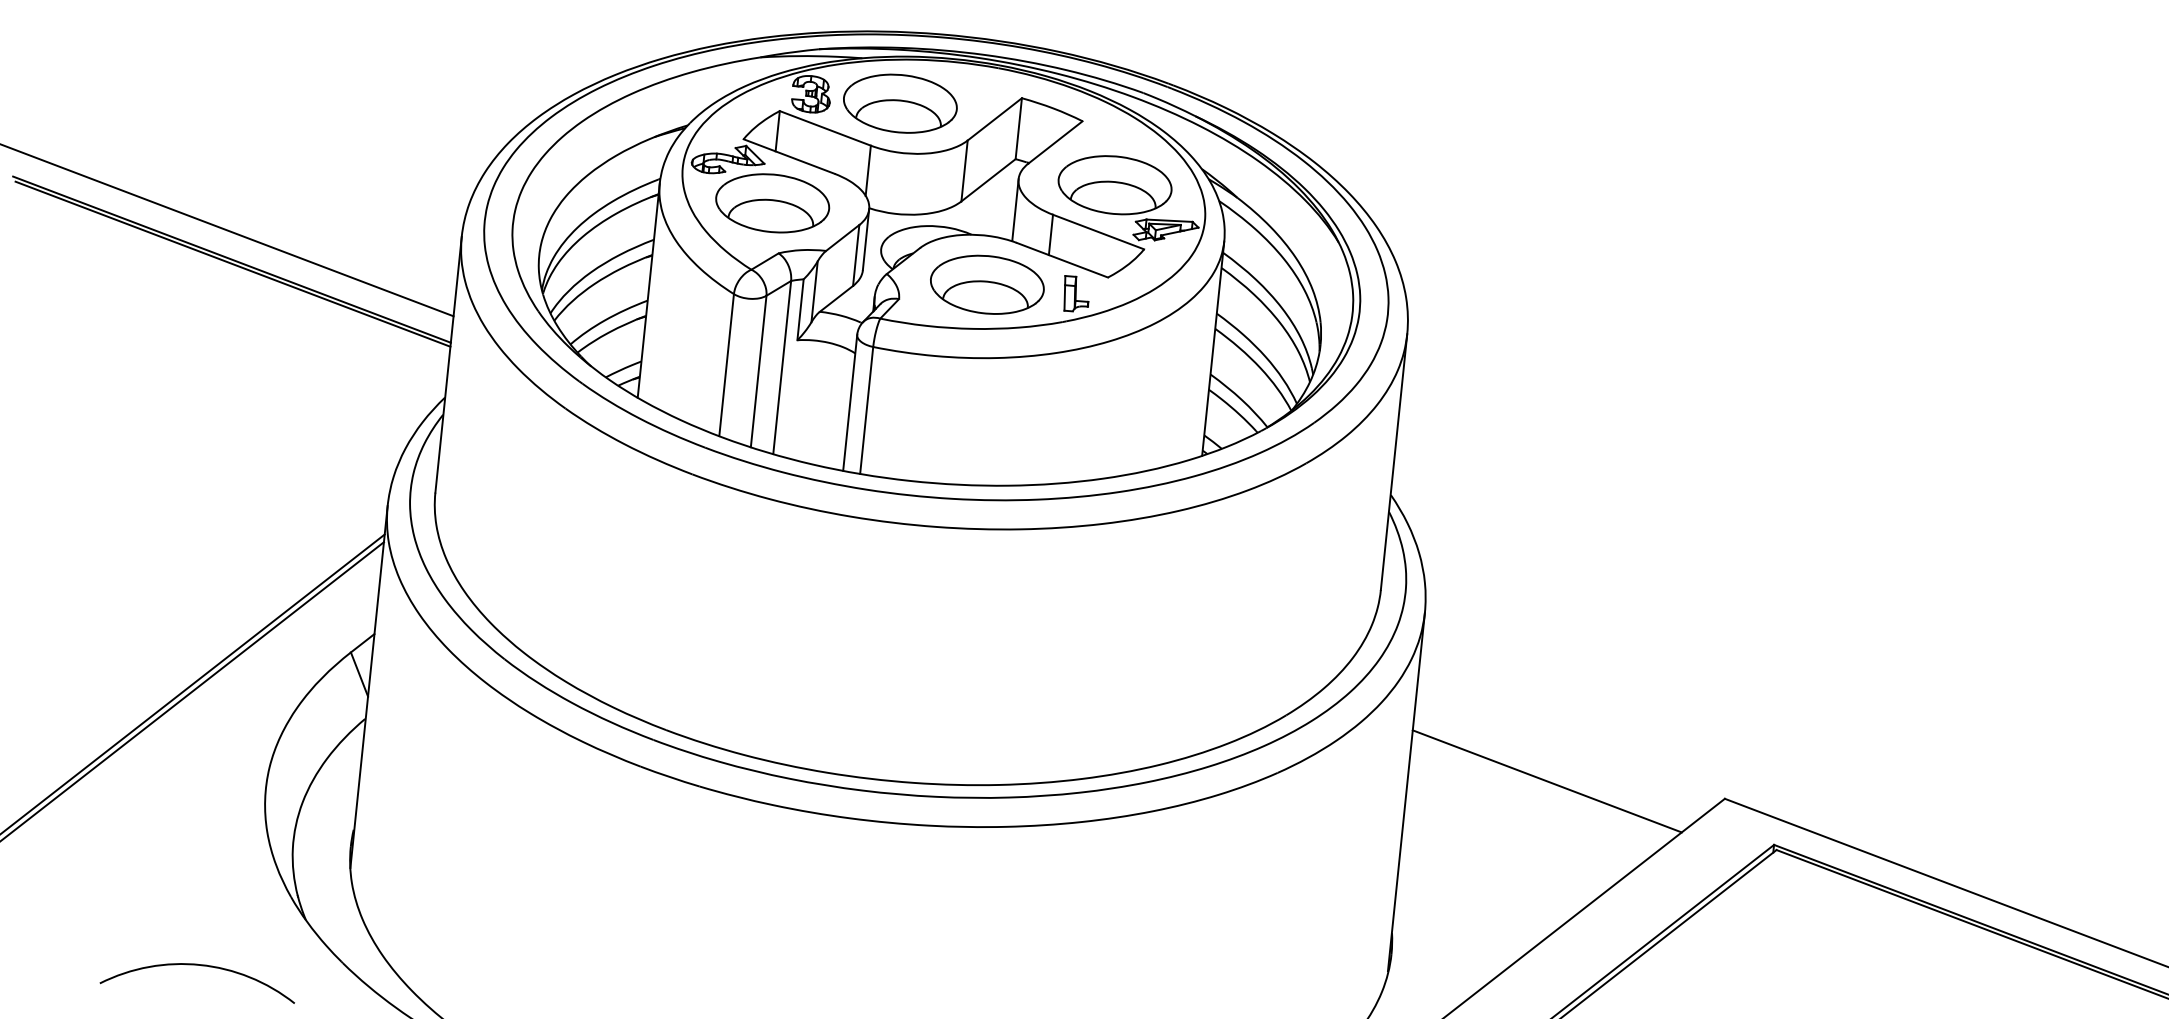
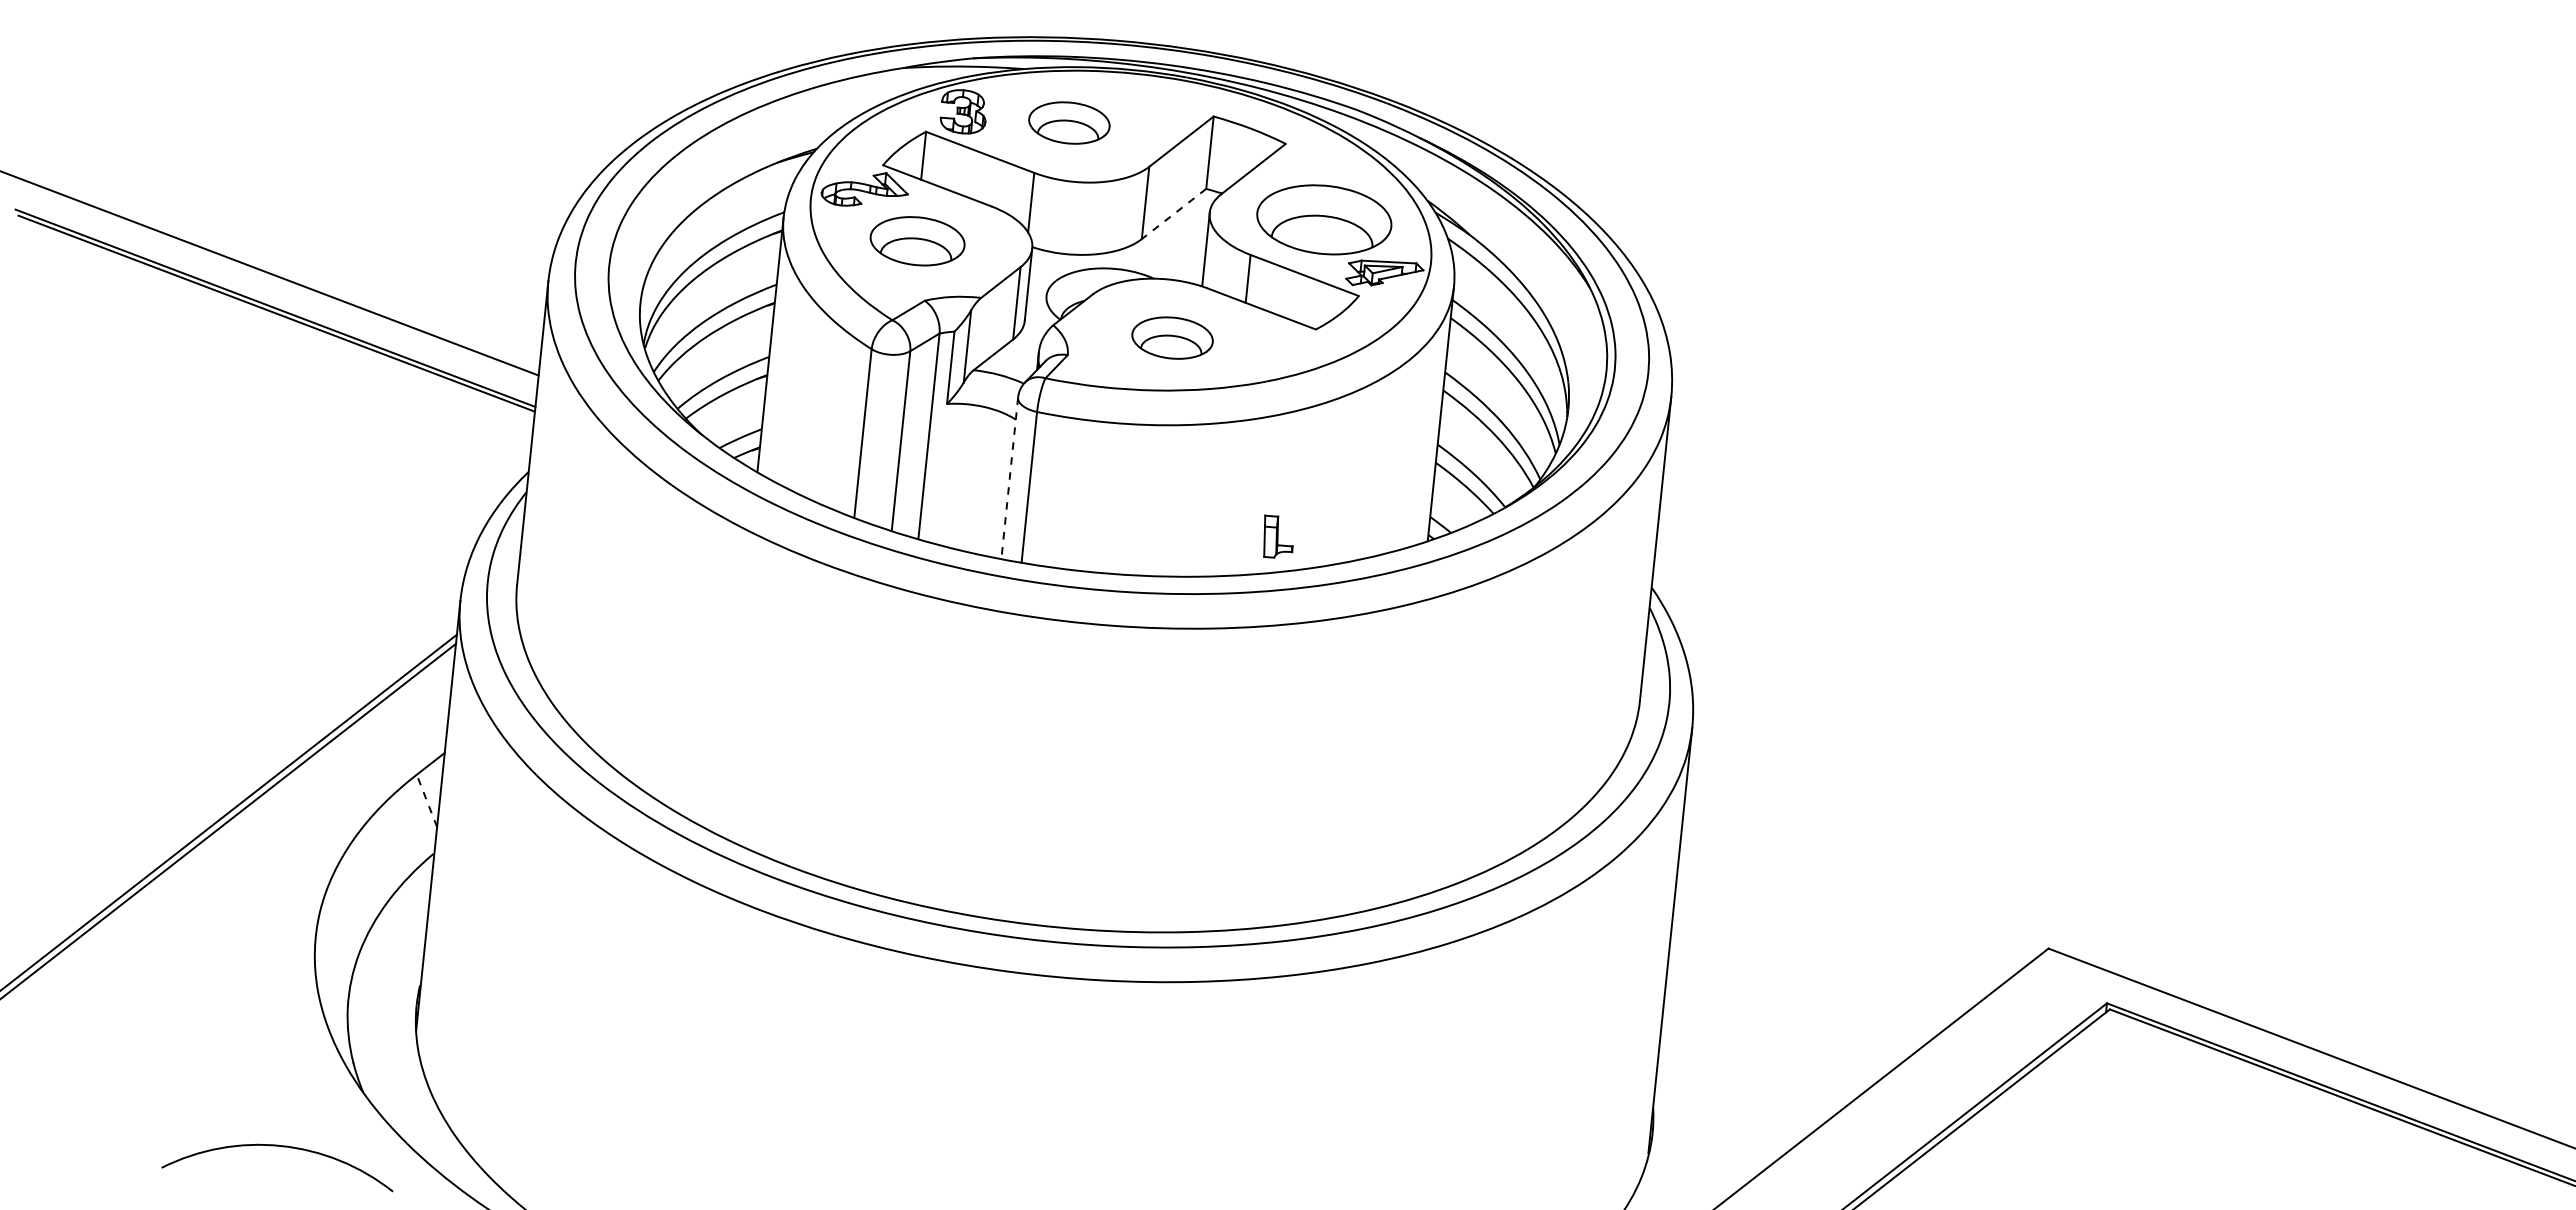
part: (900, 103) -> (1069, 122), size x0.6
line: (988, 180) -> (1174, 214), solid -> dashed
part: (772, 202) -> (917, 240), size x0.7
part: (987, 284) -> (1172, 337), size x0.6
part: (1076, 293) -> (1278, 536), moved
line: (850, 402) -> (1009, 478), solid -> dashed
line: (359, 674) -> (426, 800), solid -> dashed
line: (1547, 781) -> (1837, 927), removed
arc: (201, 966) -> (282, 1147), moved

